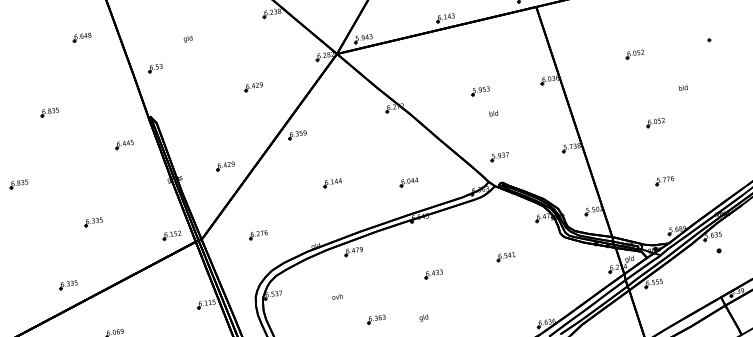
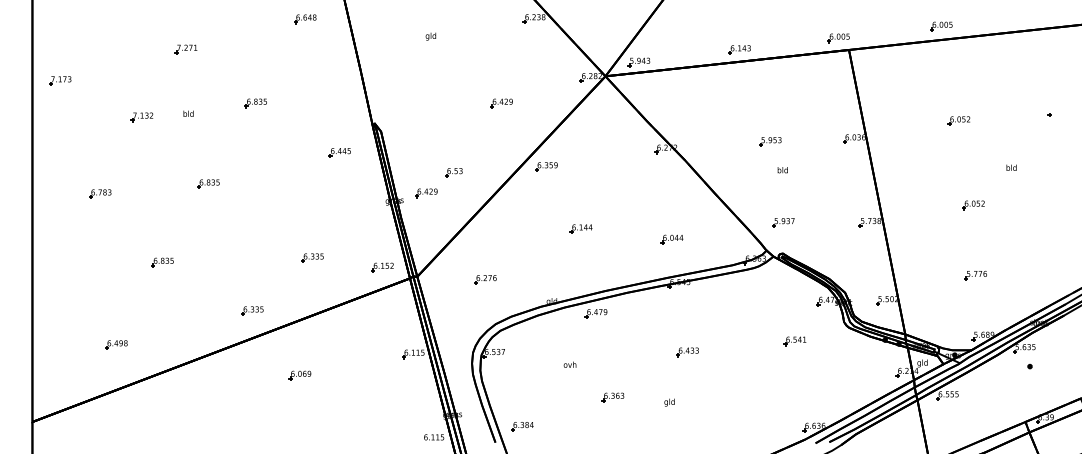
part: (155, 68) -> (453, 172), moved
part: (225, 166) -> (426, 193), moved
part: (93, 221) -> (312, 257), moved
part: (505, 257) -> (794, 341), moved

